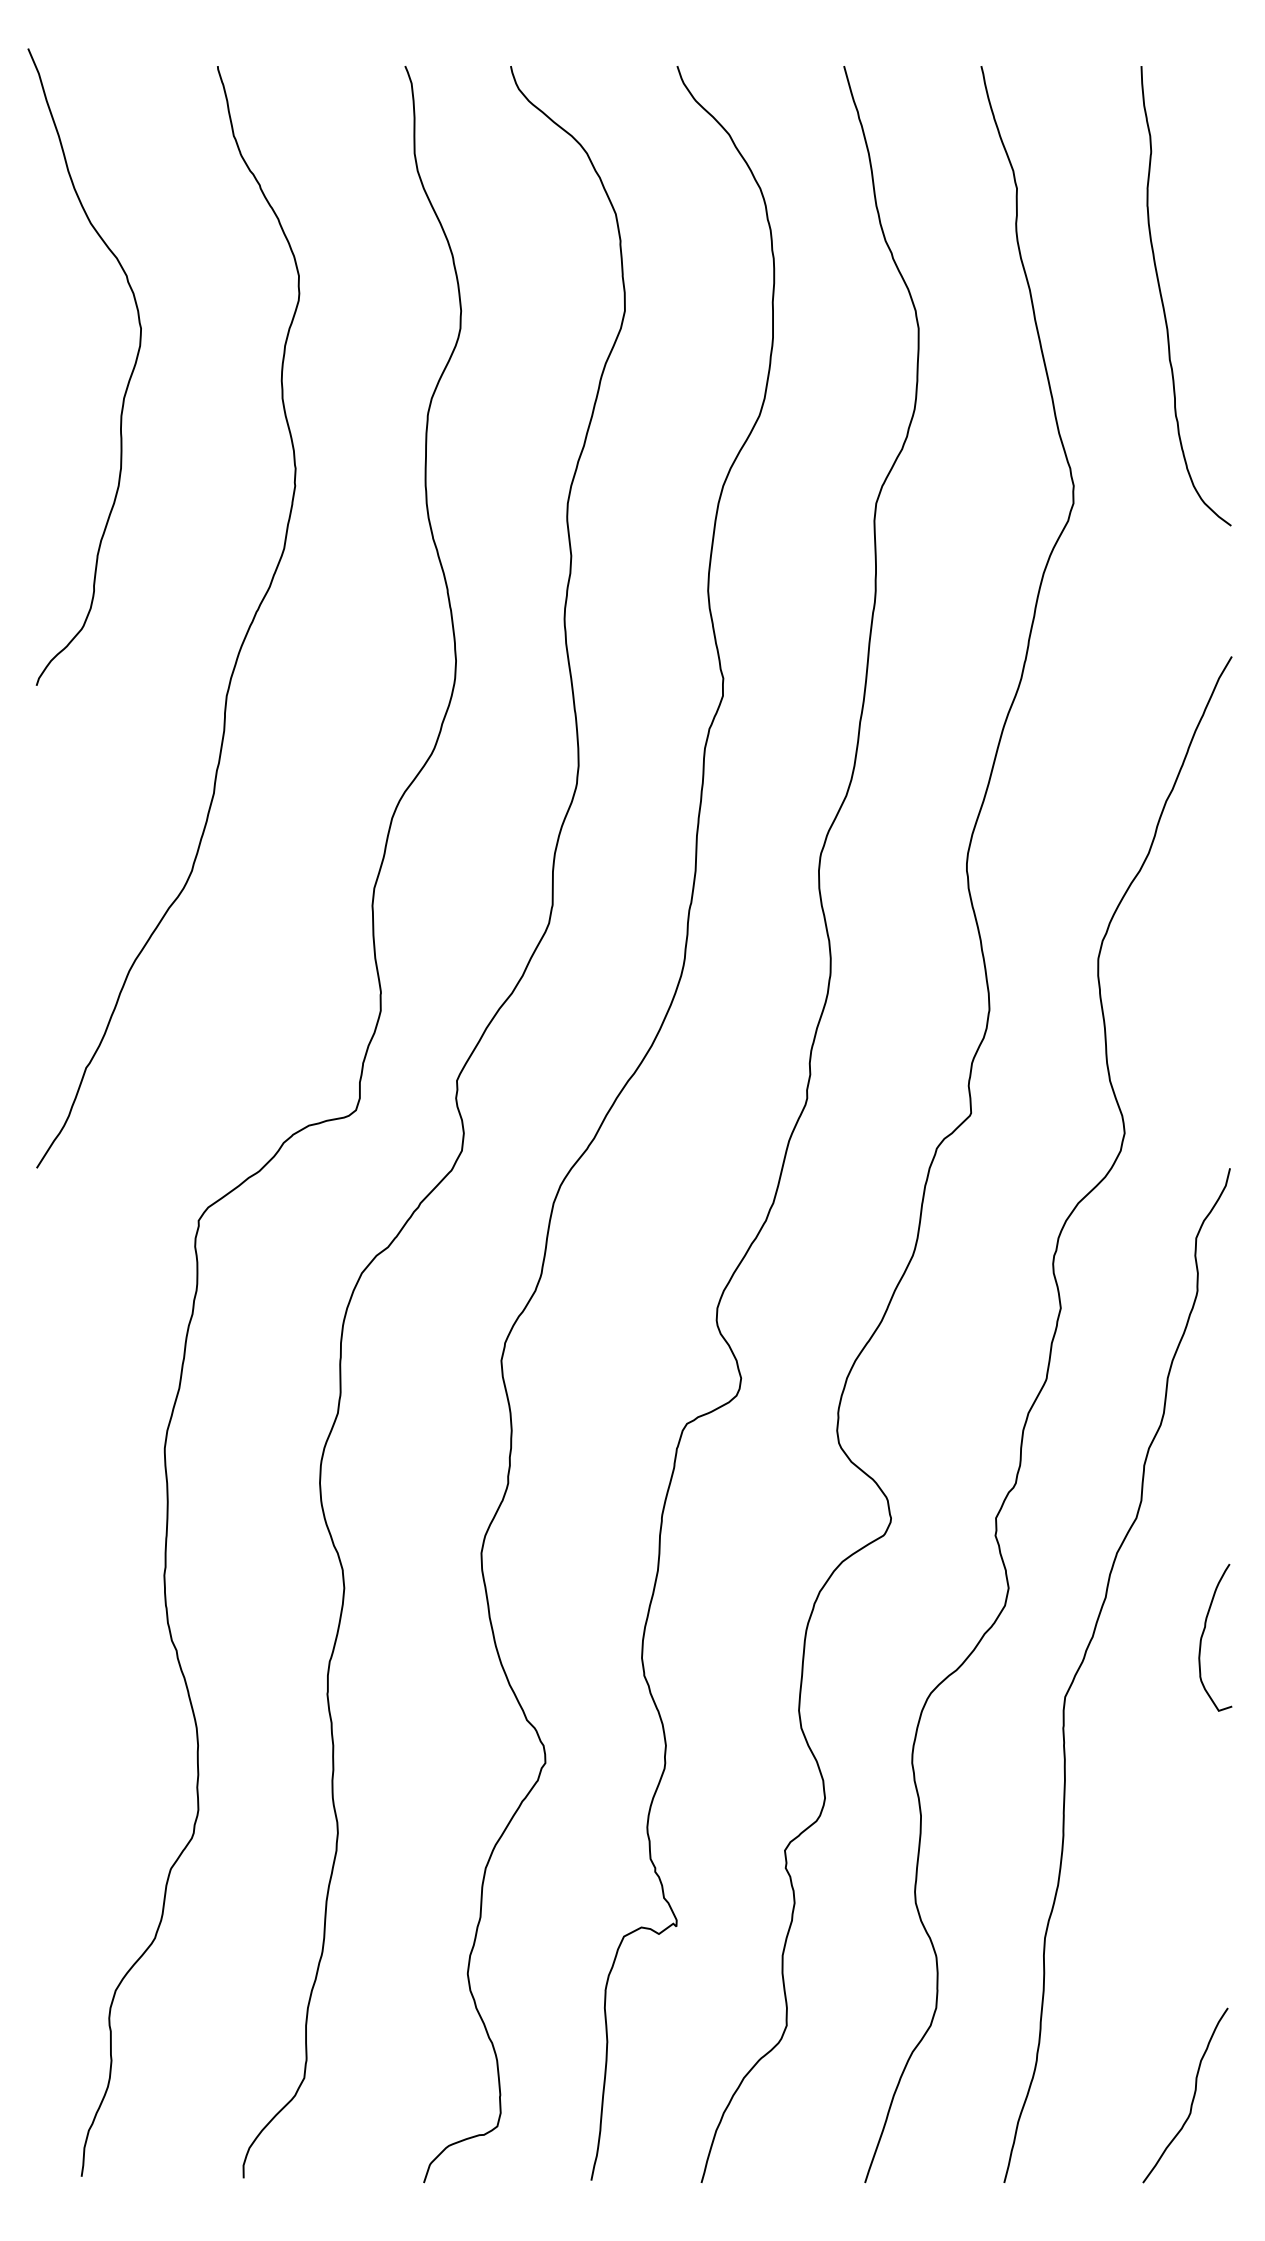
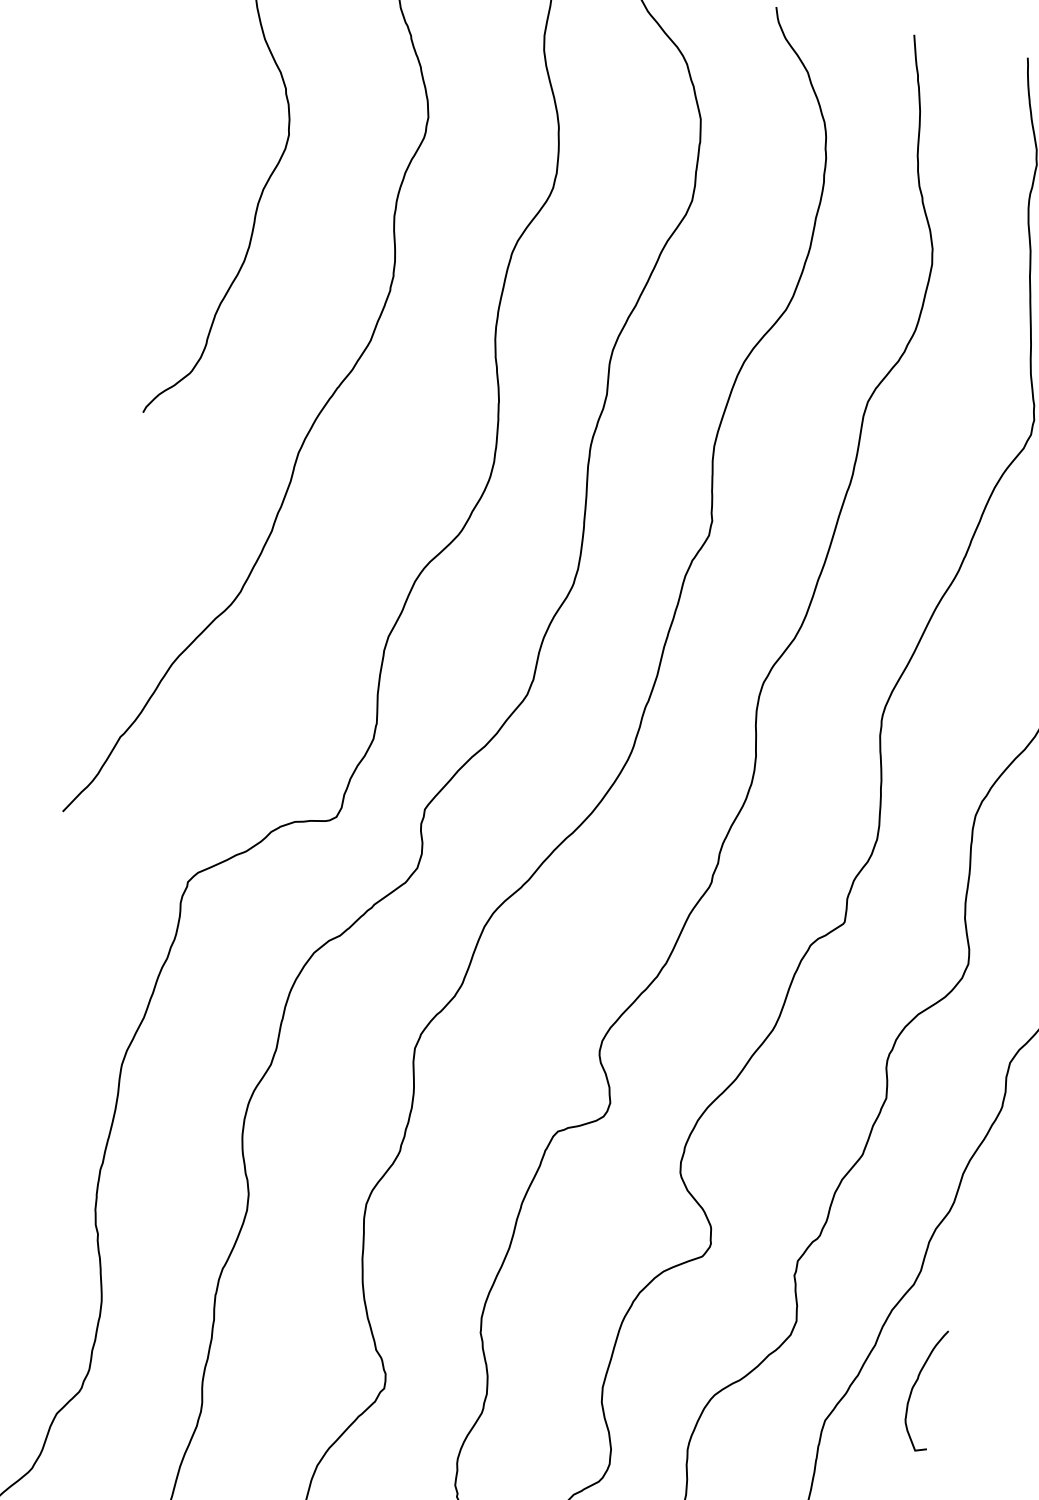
curve: (1204, 1632) -> (916, 1383), moved

